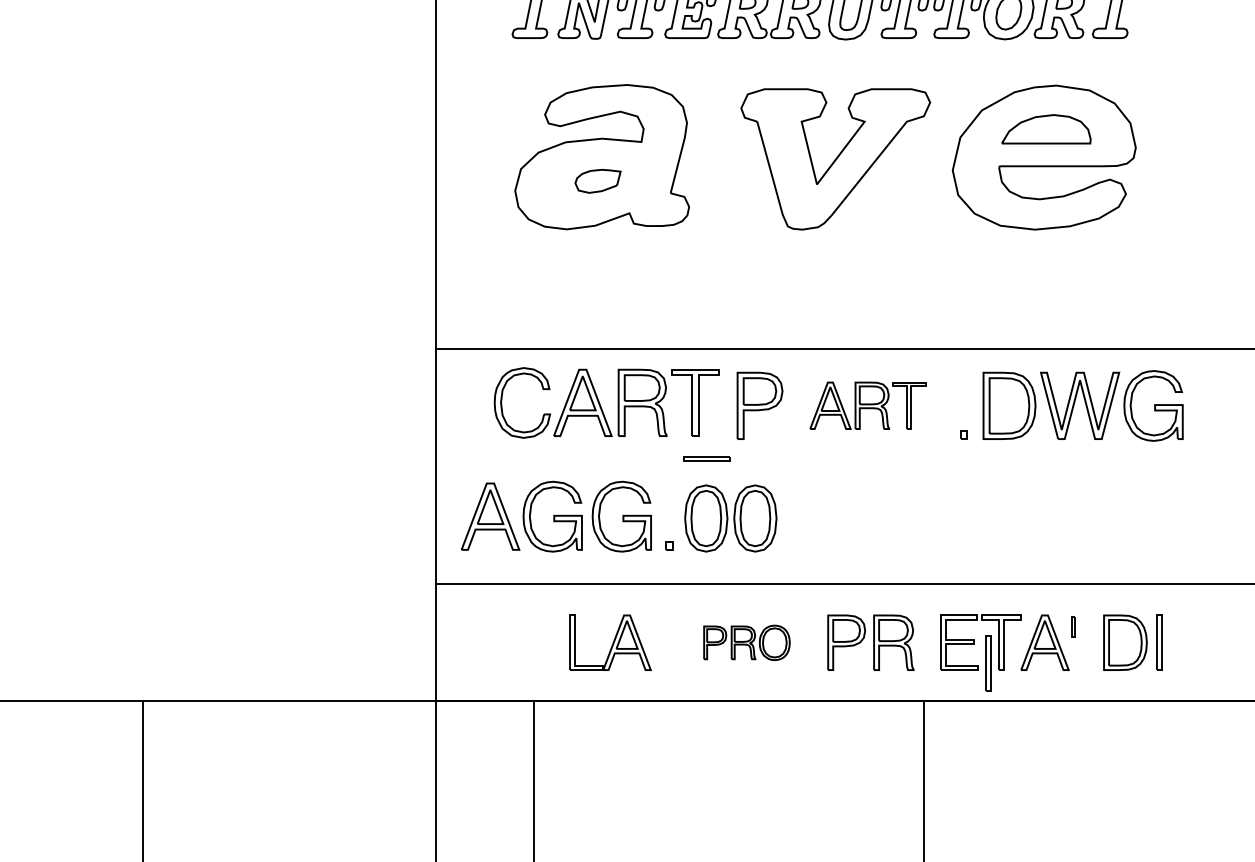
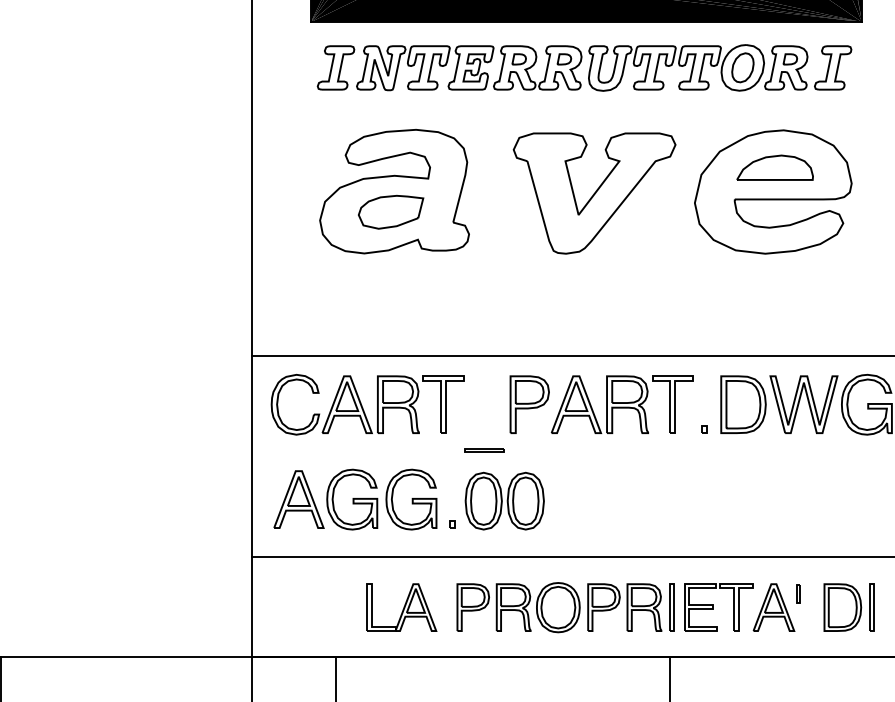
part: (597, 181) -> (390, 212), size x1.67
part: (600, 403) -> (362, 405), moved
part: (867, 405) -> (621, 404), size x1.43
part: (746, 642) -> (518, 607), size x1.67
part: (988, 663) -> (672, 607), moved

